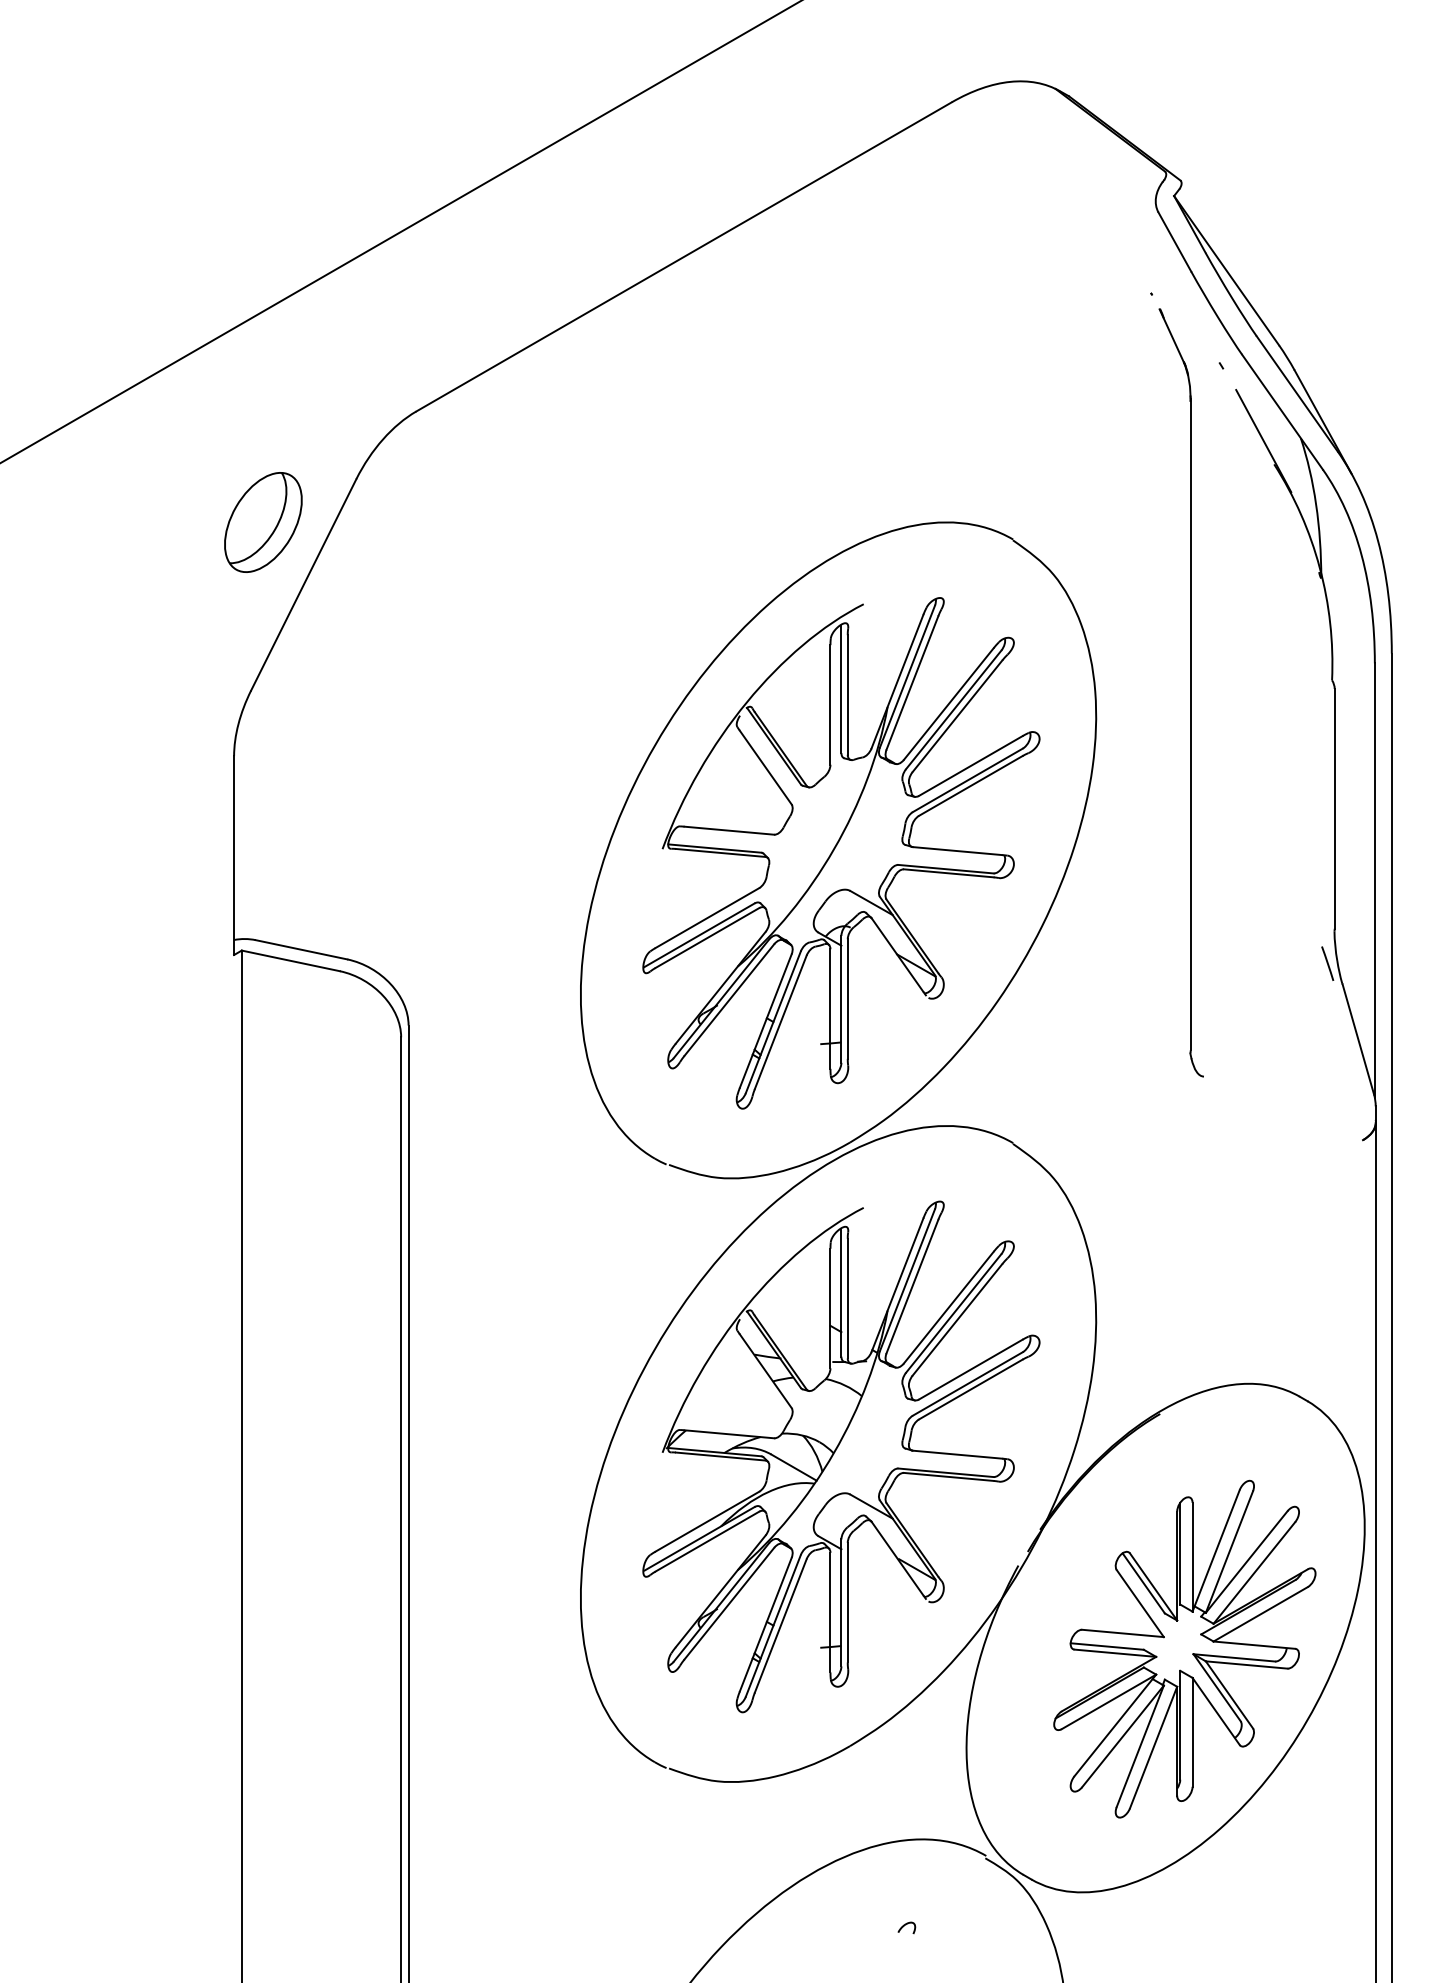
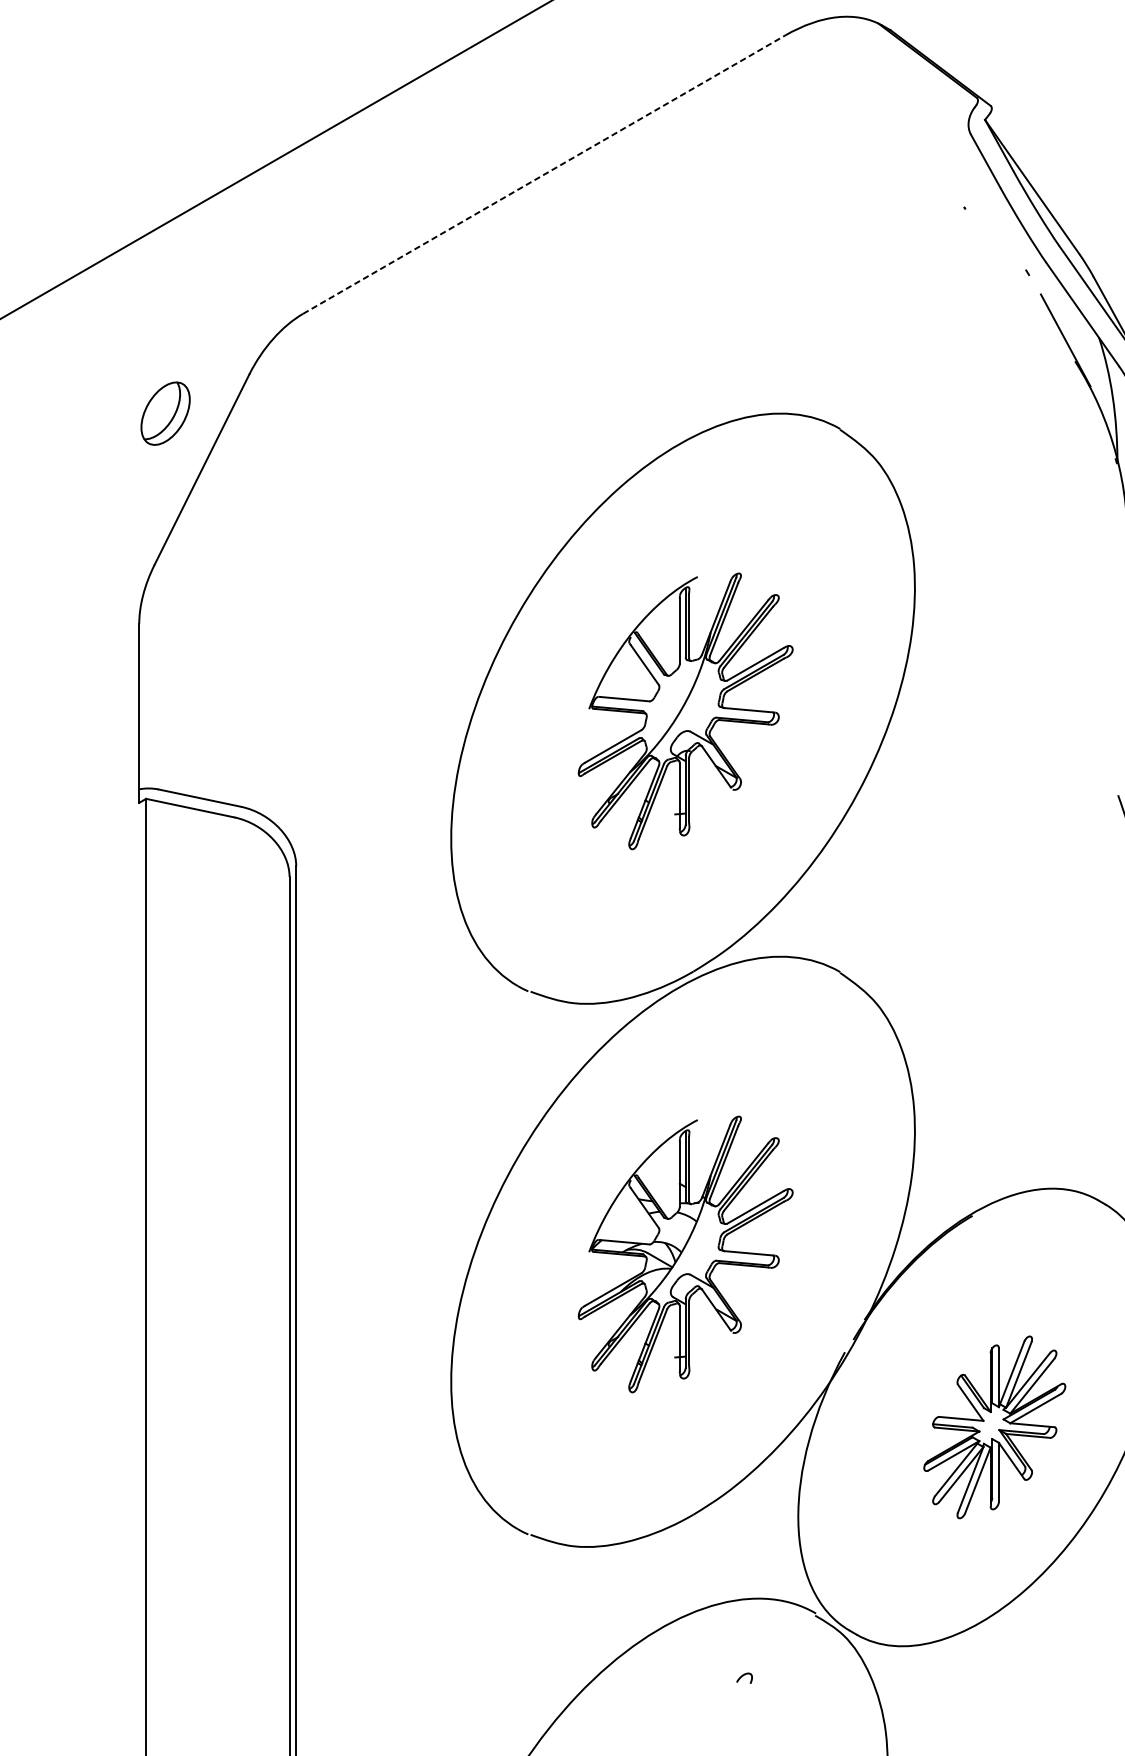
line: (684, 256) -> (544, 174), solid -> dashed
part: (263, 522) -> (165, 413), size x0.7
part: (1190, 692) -> (999, 566), removed
part: (841, 853) -> (685, 711), size x0.6
part: (841, 1456) -> (685, 1254), size x0.6
part: (1184, 1648) -> (994, 1426), size x0.6

